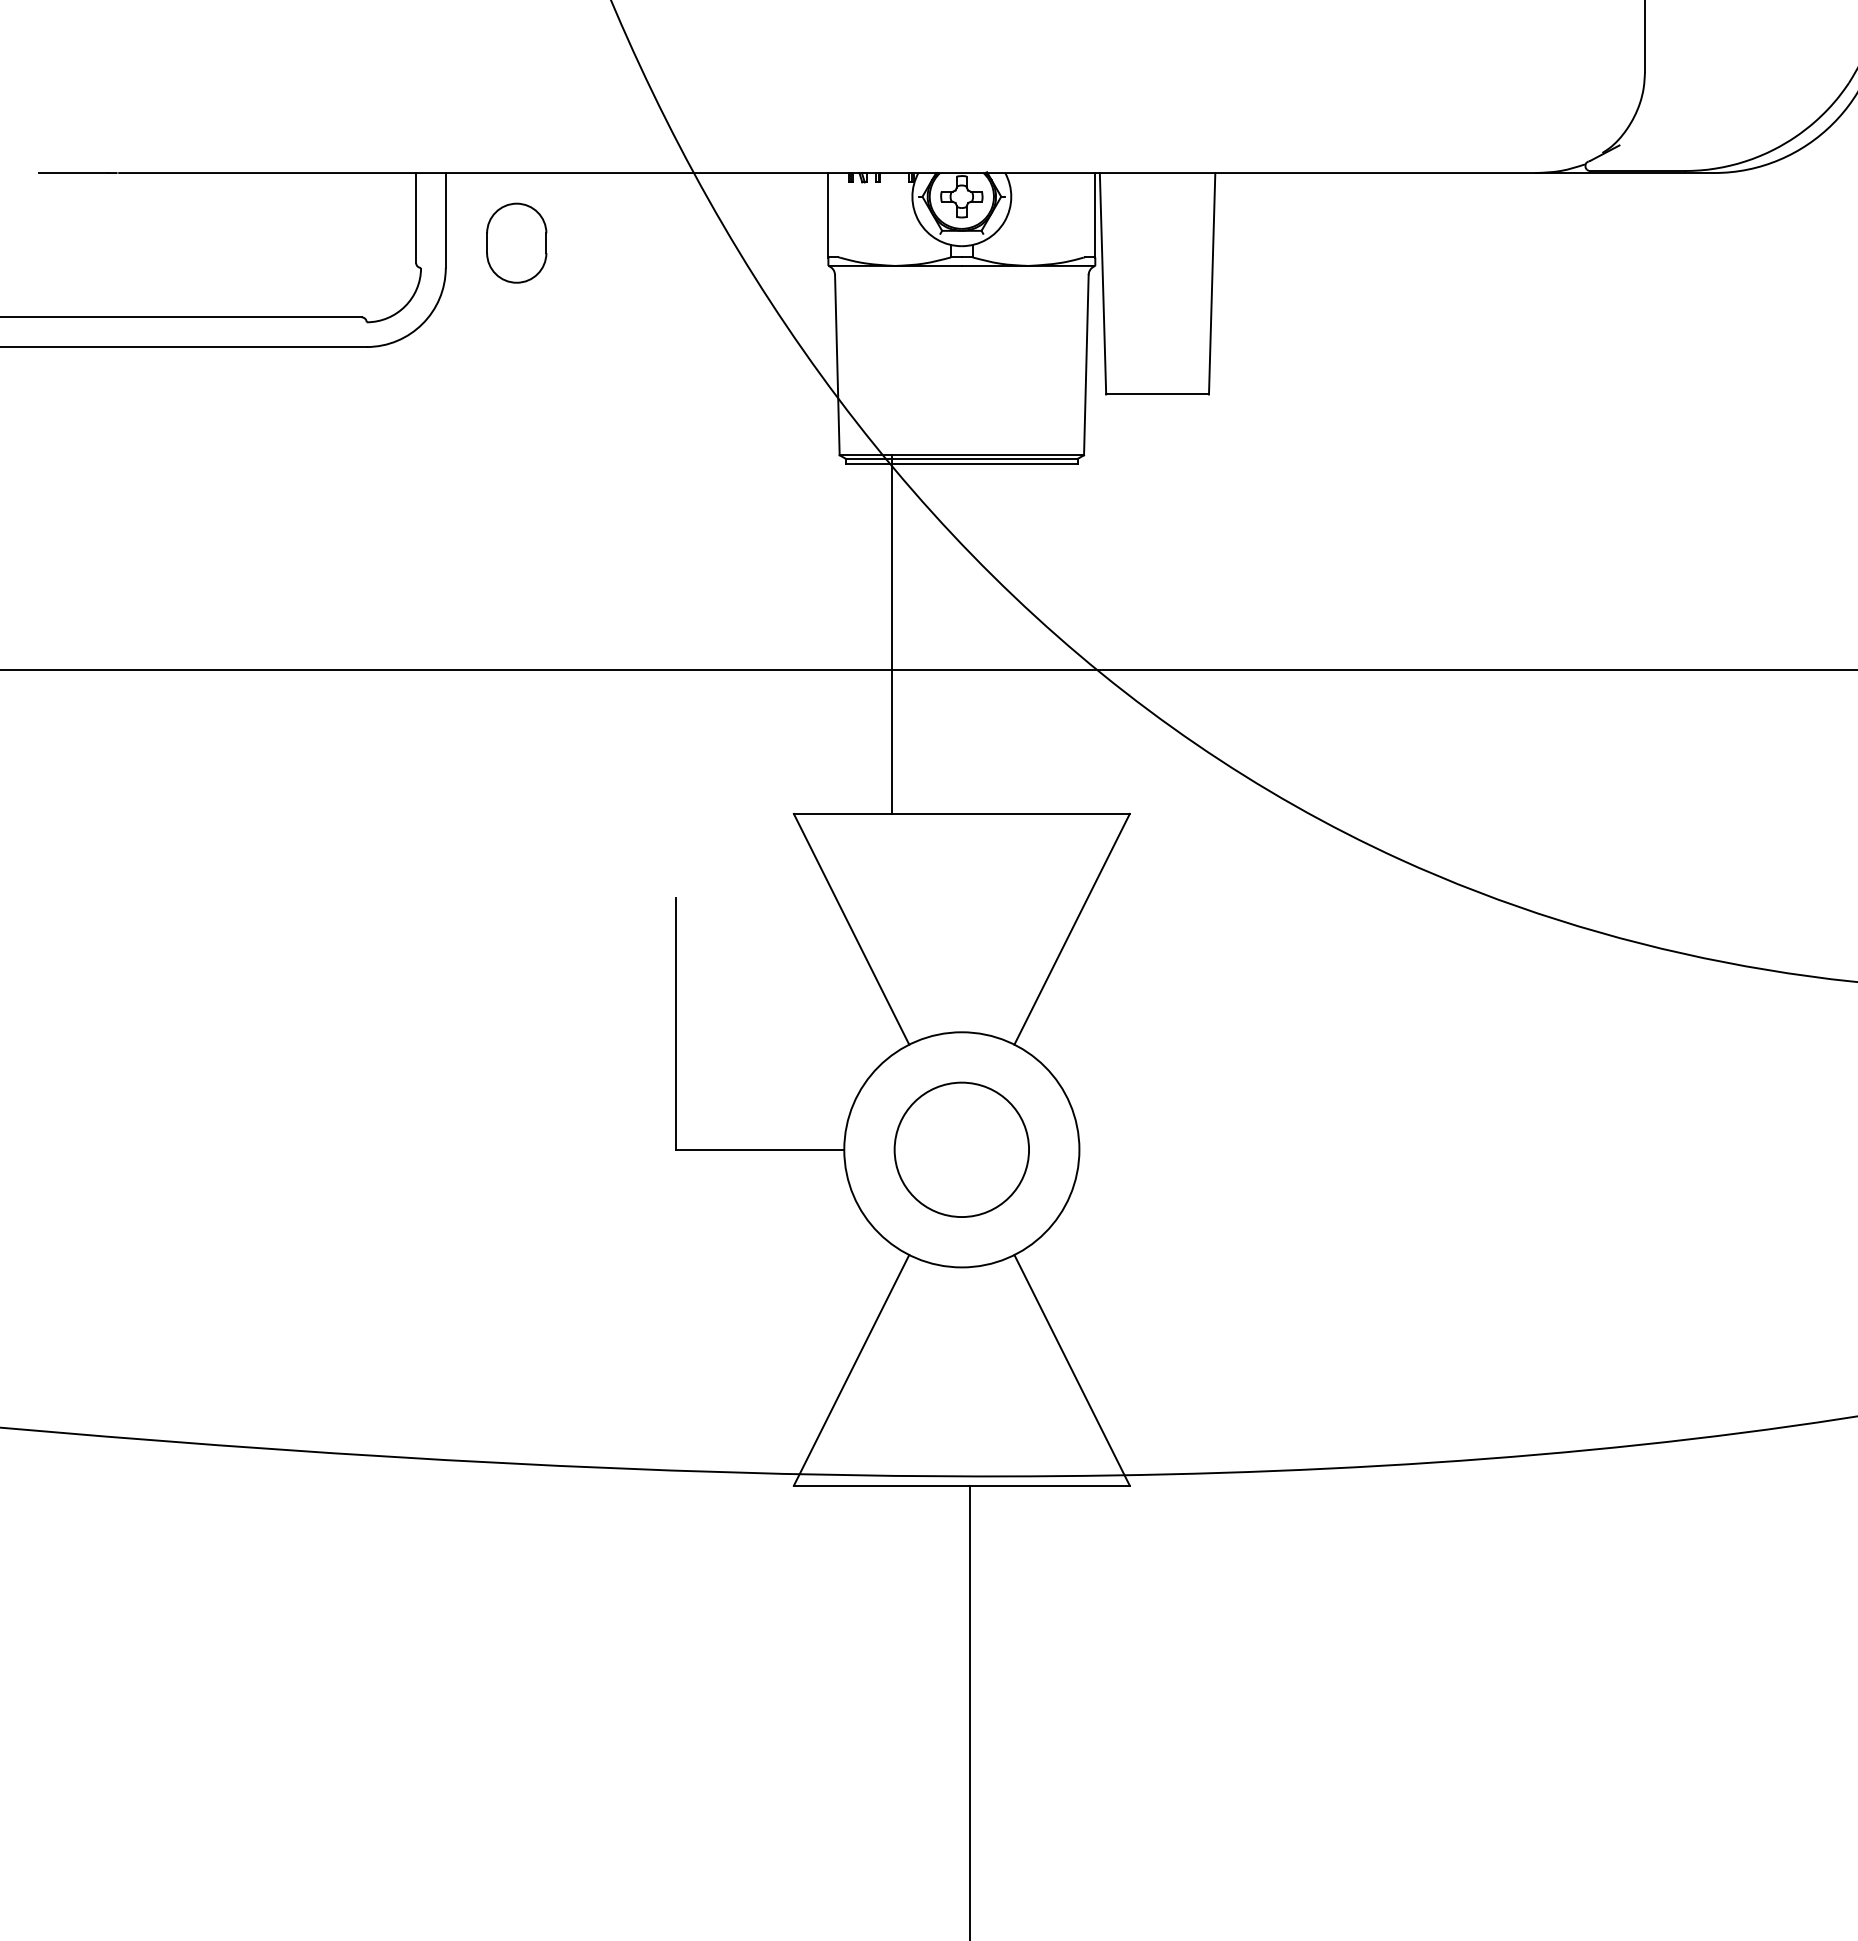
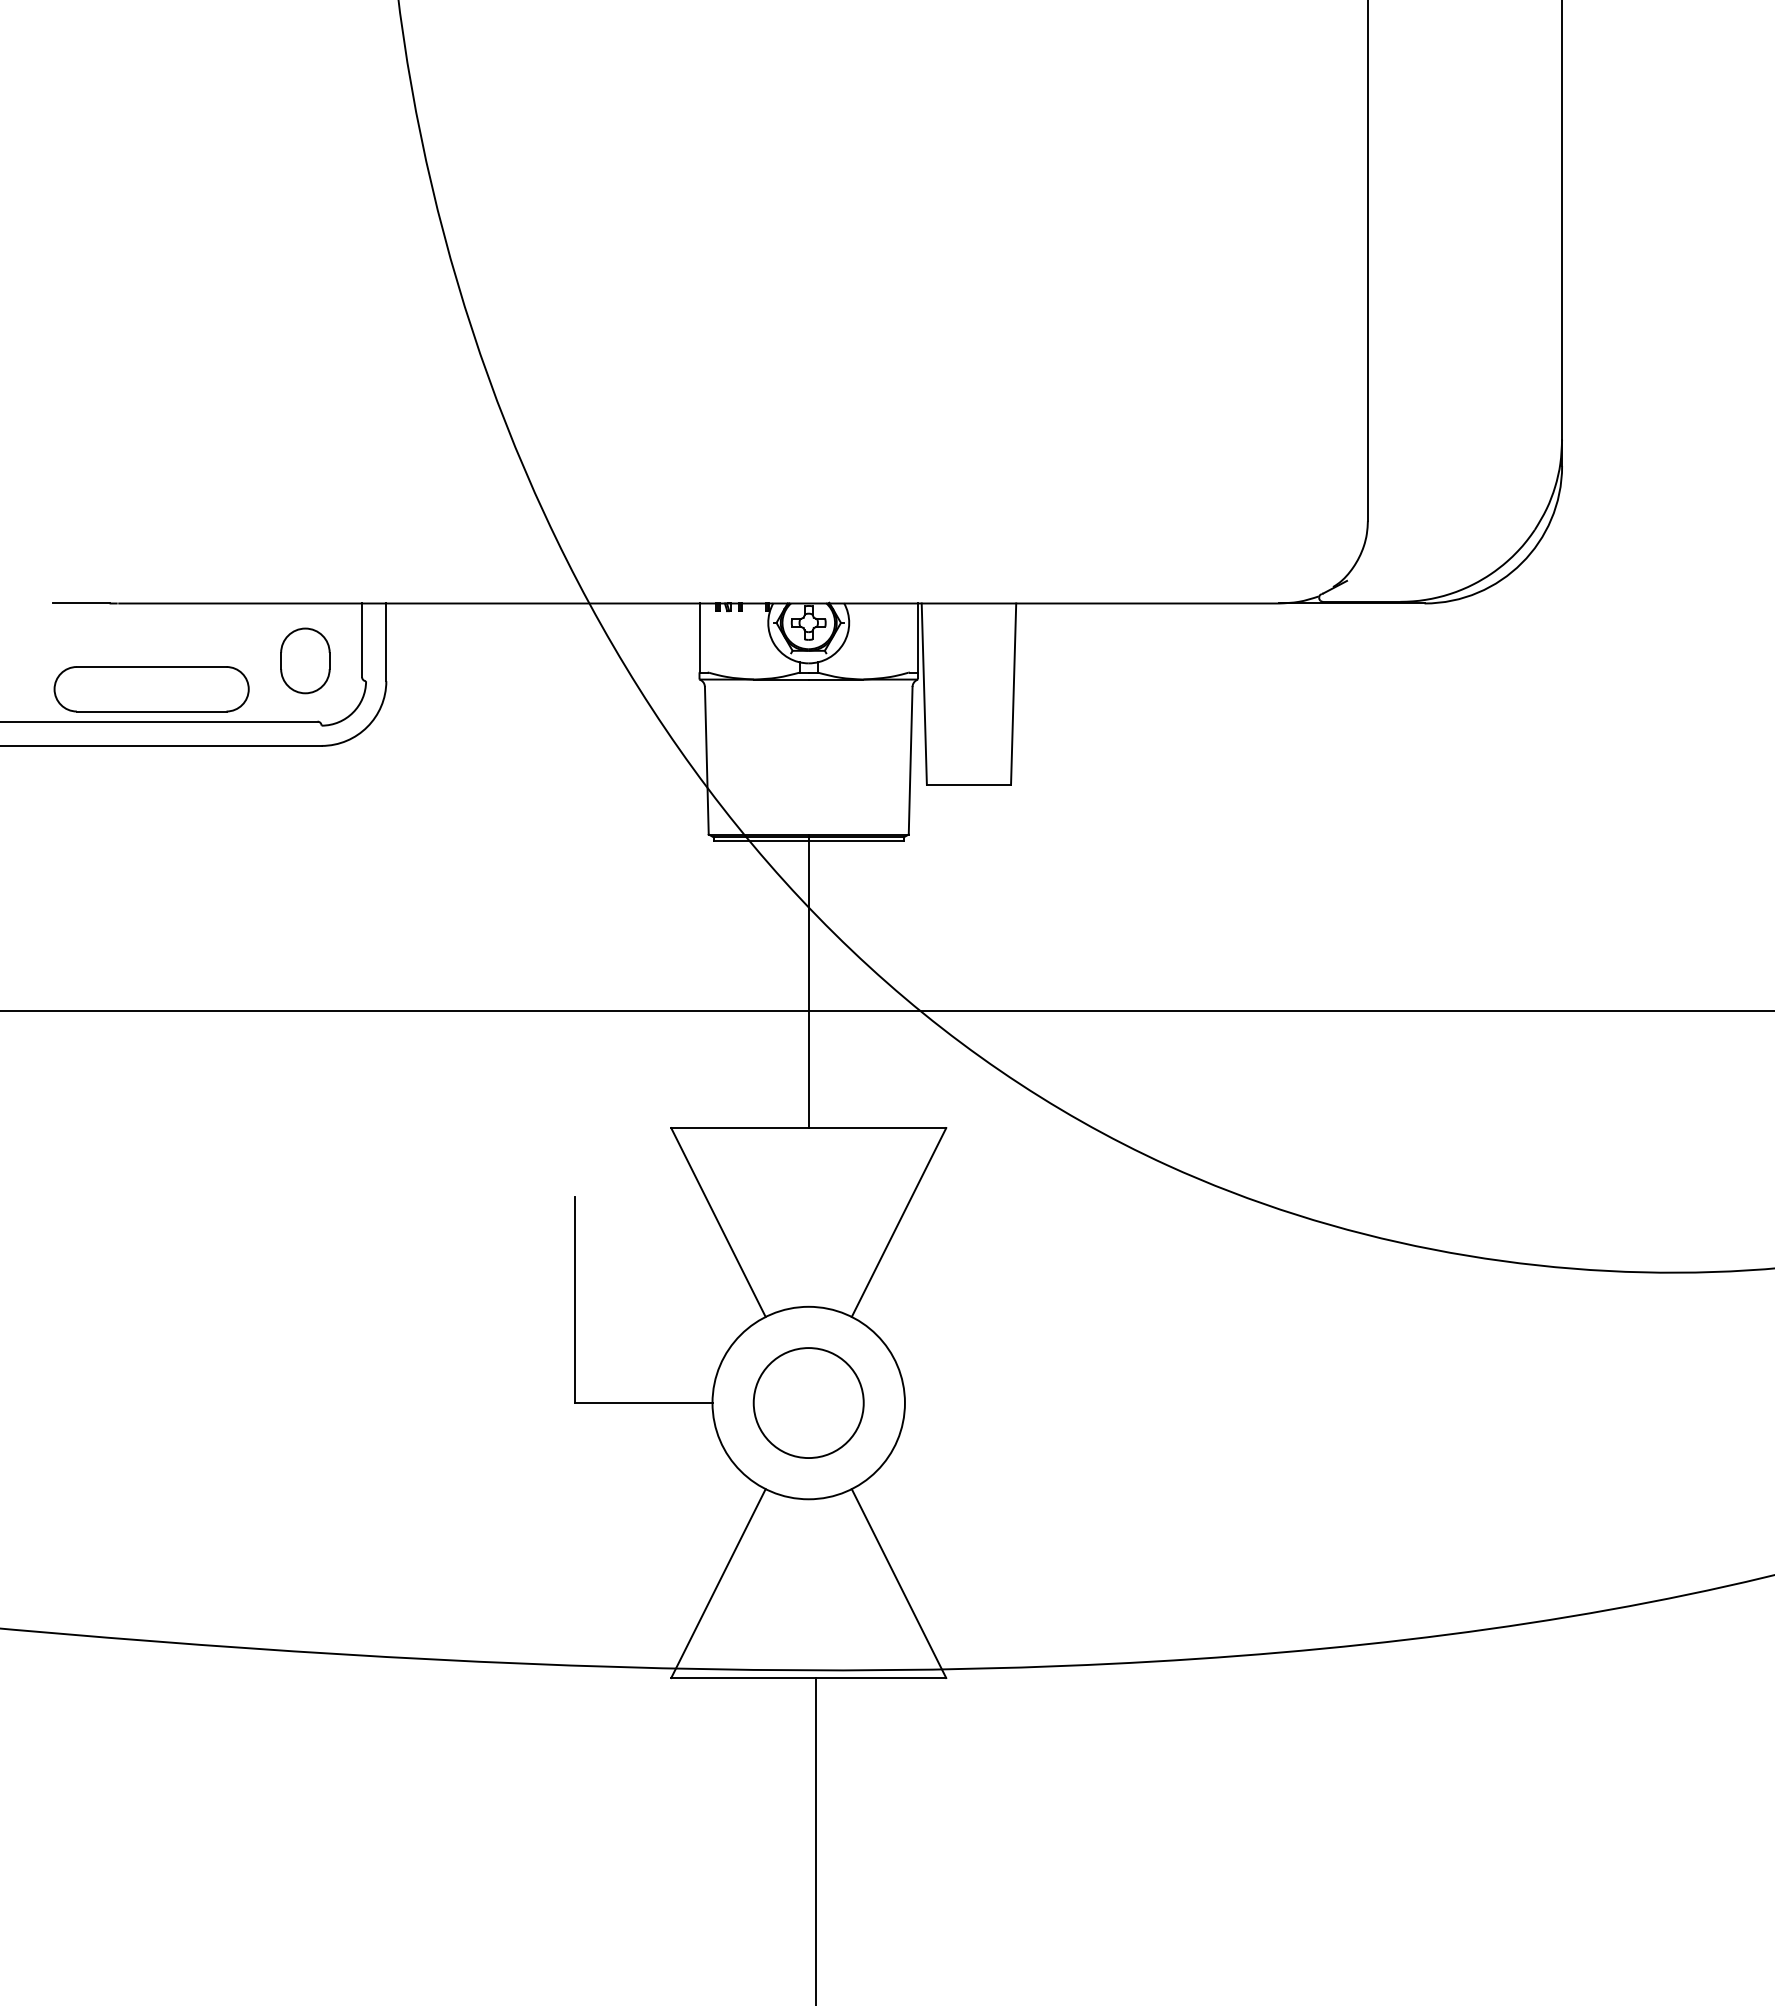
part: (516, 242) -> (305, 660), moved
part: (158, 278) -> (151, 689), added
line: (891, 634) -> (808, 981), moved

